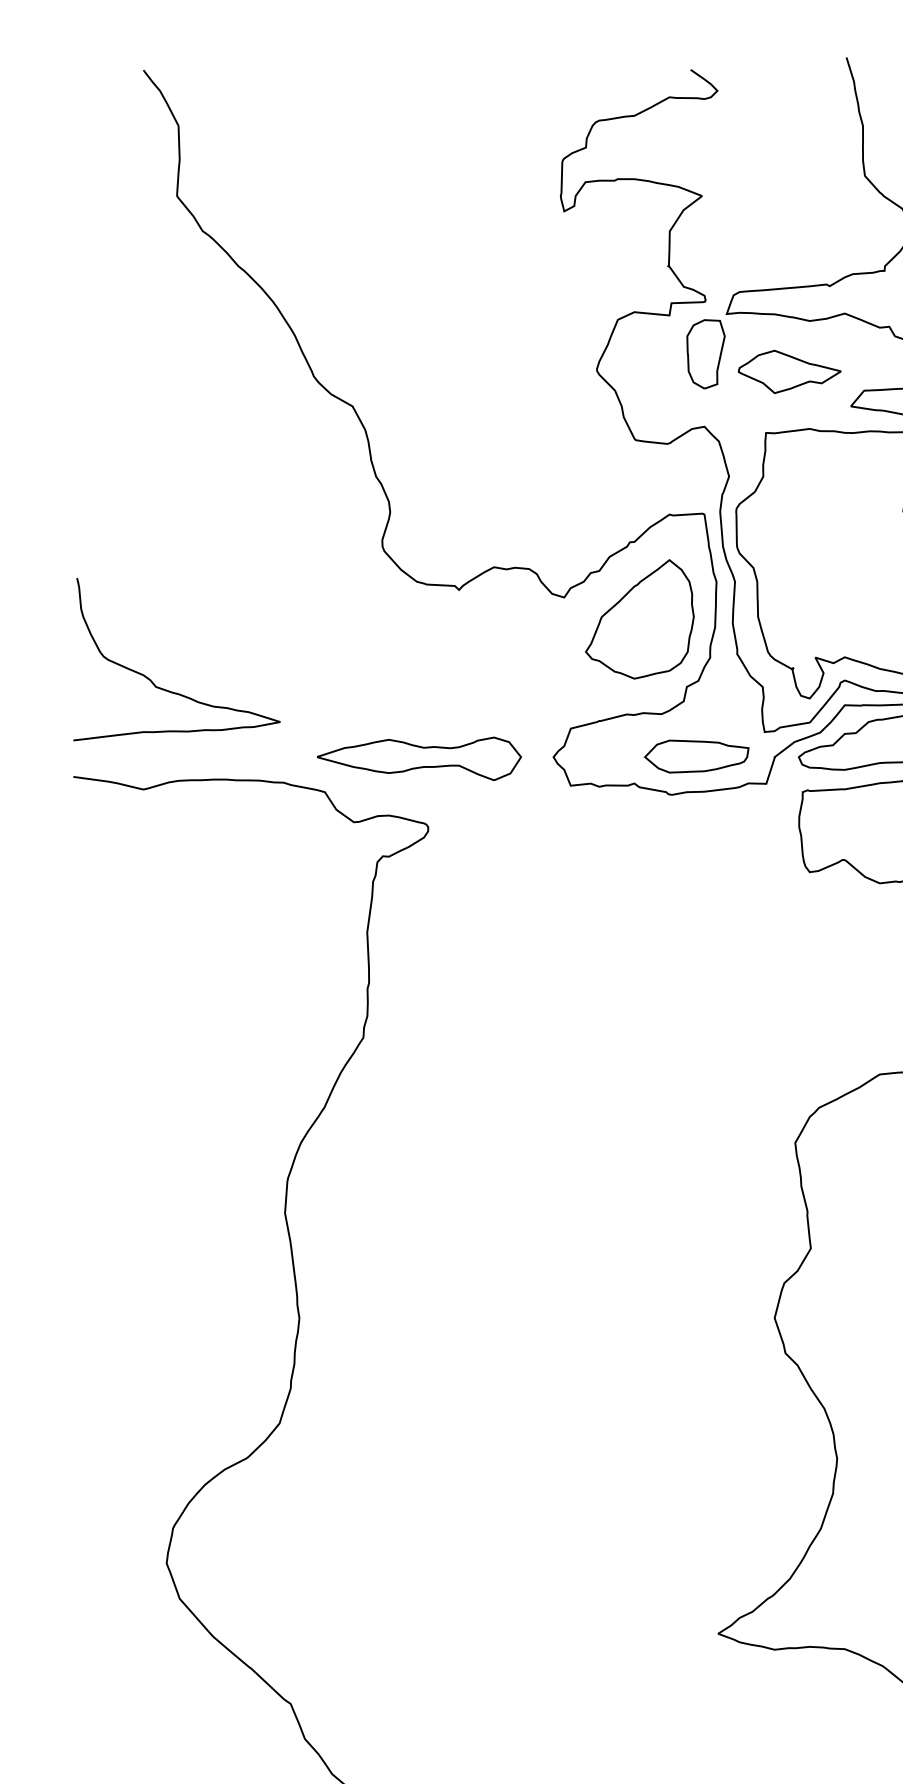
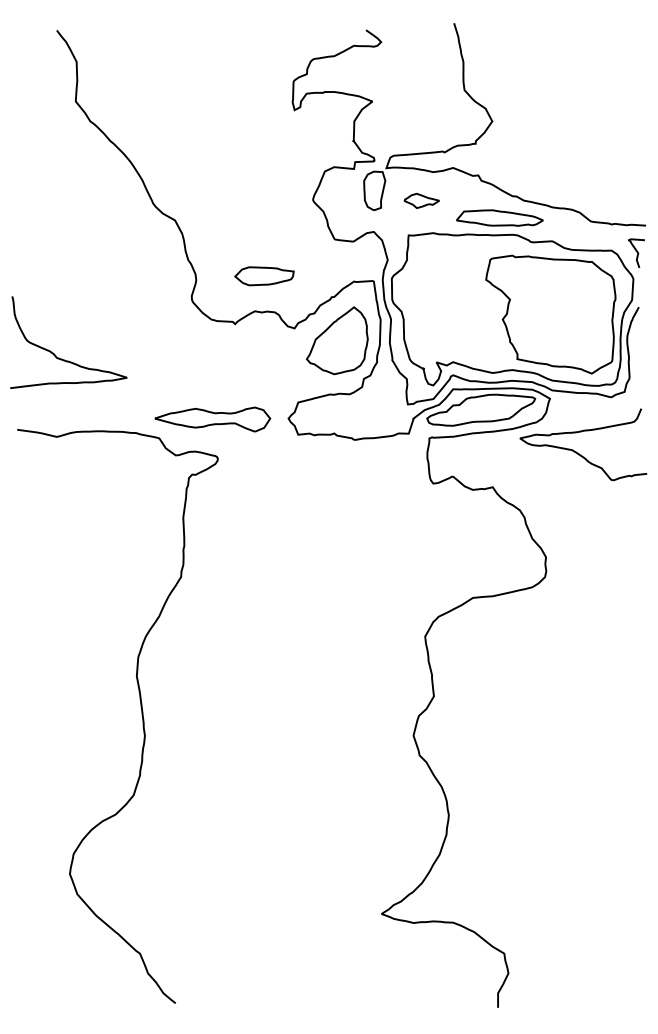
part: (788, 371) -> (421, 200), size x0.6
curve: (165, 687) -> (62, 358), moved
part: (696, 756) -> (264, 276), moved

